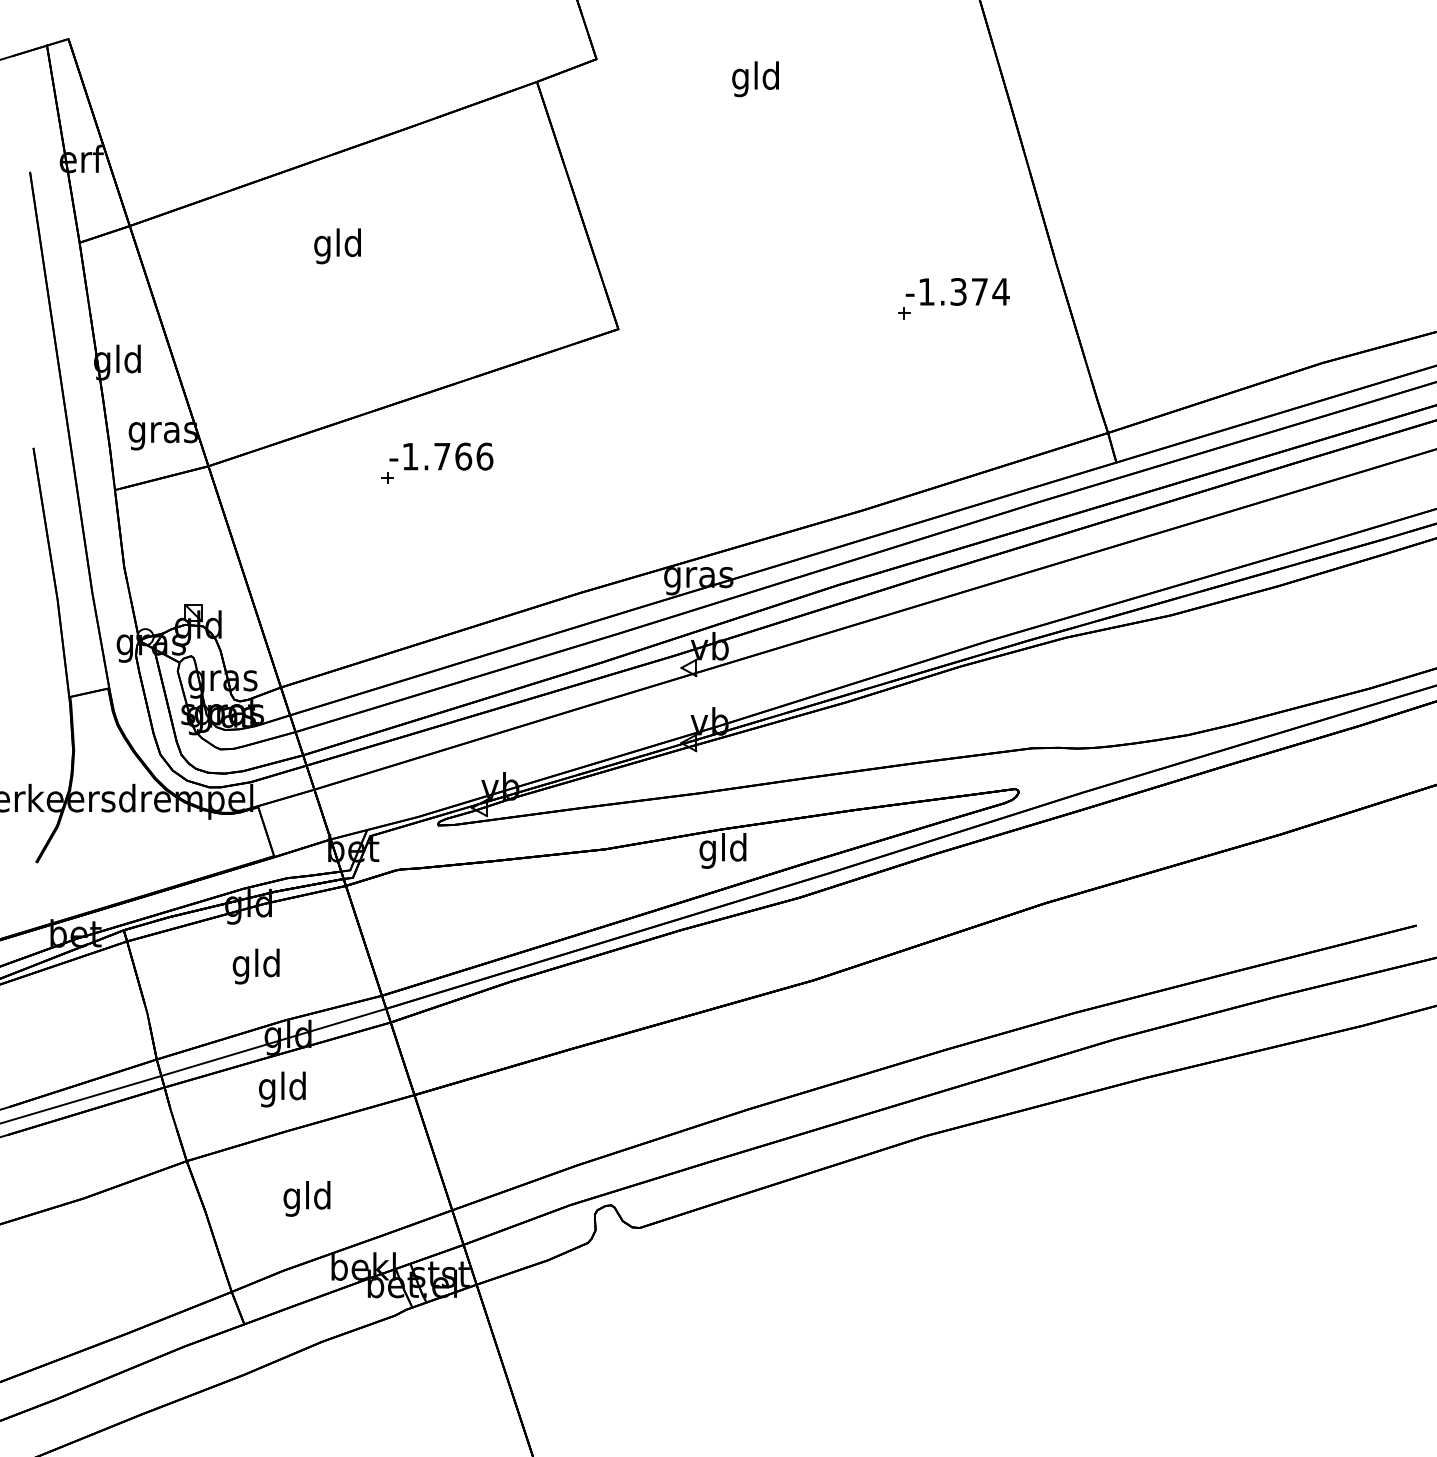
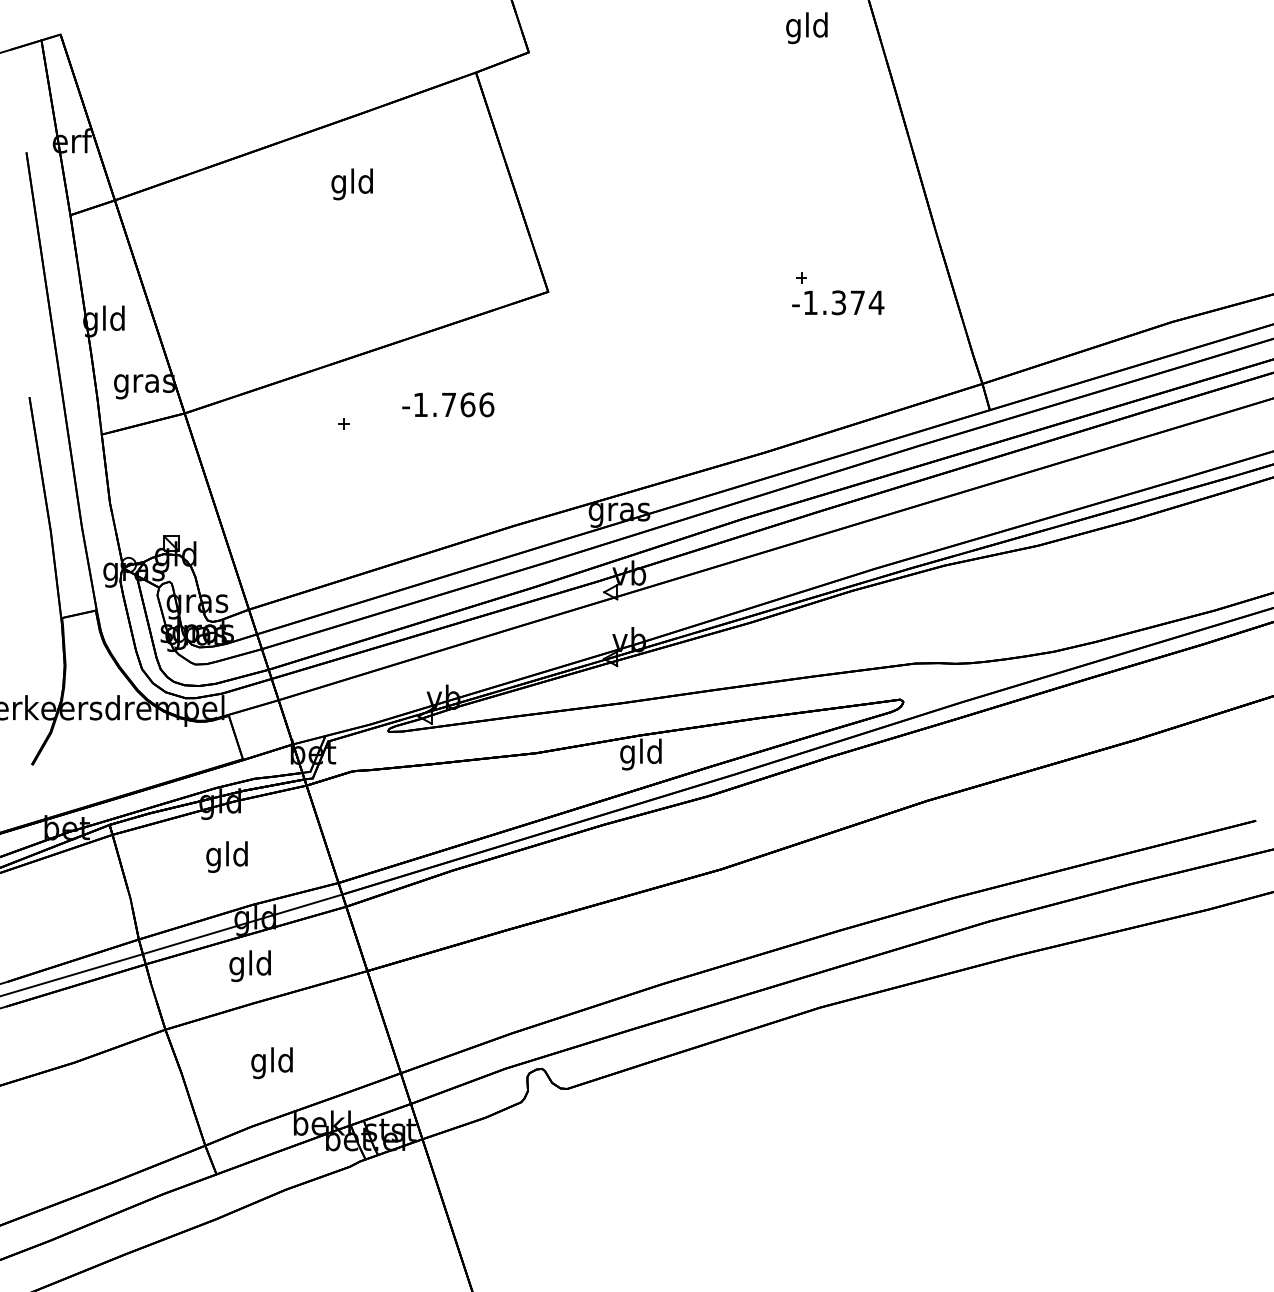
text: (755, 79) -> (806, 28), moved
text: (336, 246) -> (351, 184), moved
text: (958, 291) -> (838, 302), moved
text: (441, 456) -> (448, 404), moved

